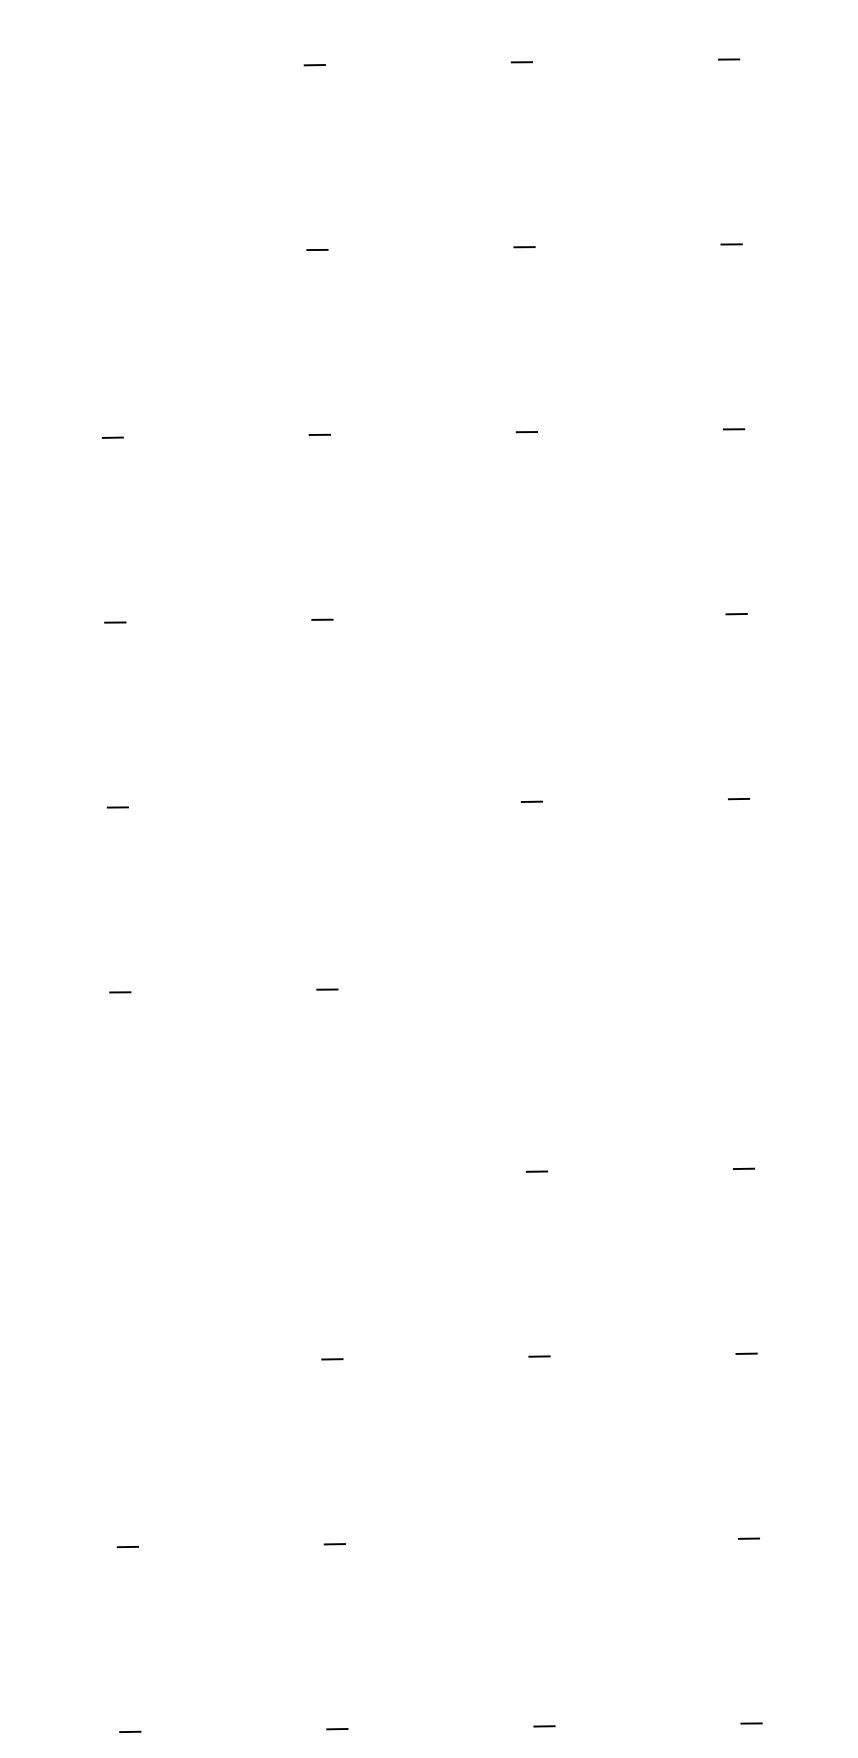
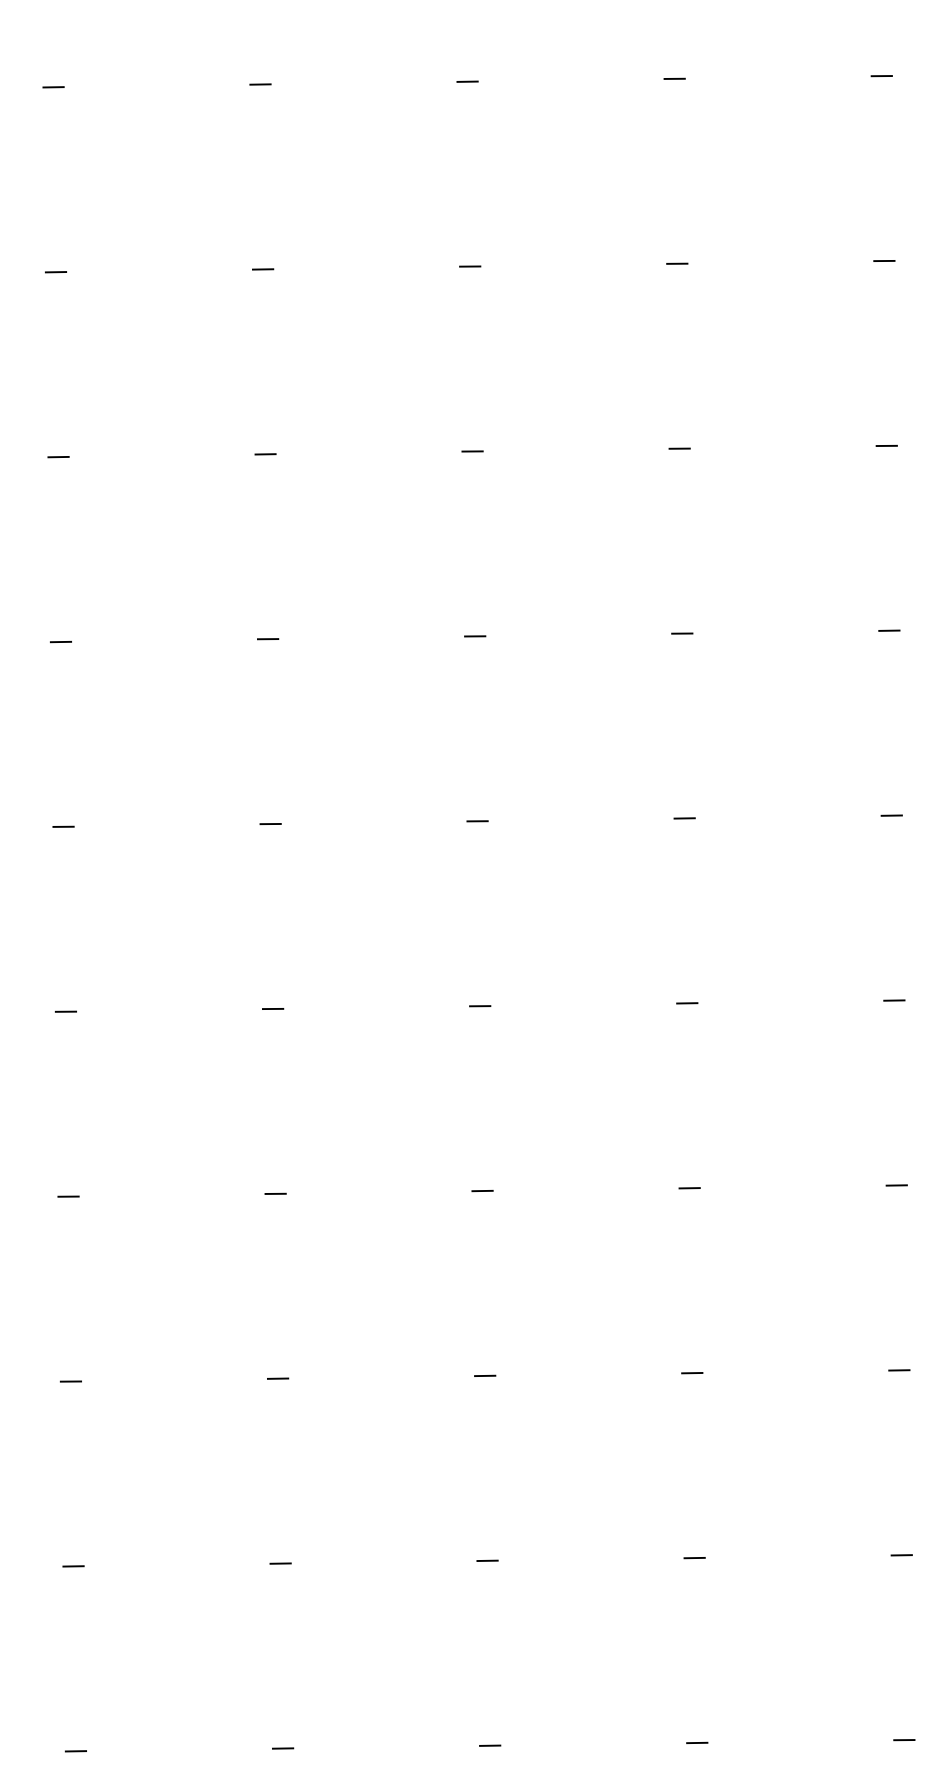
line: (107, 67) -> (260, 84), added
line: (110, 252) -> (263, 269), added
line: (529, 616) -> (682, 633), added
line: (324, 804) -> (477, 821), added
line: (741, 983) -> (894, 1000), added
line: (534, 986) -> (687, 1003), added
line: (329, 1174) -> (482, 1191), added
line: (122, 1176) -> (275, 1193), added
line: (125, 1361) -> (278, 1378), added
line: (541, 1541) -> (694, 1558), added

